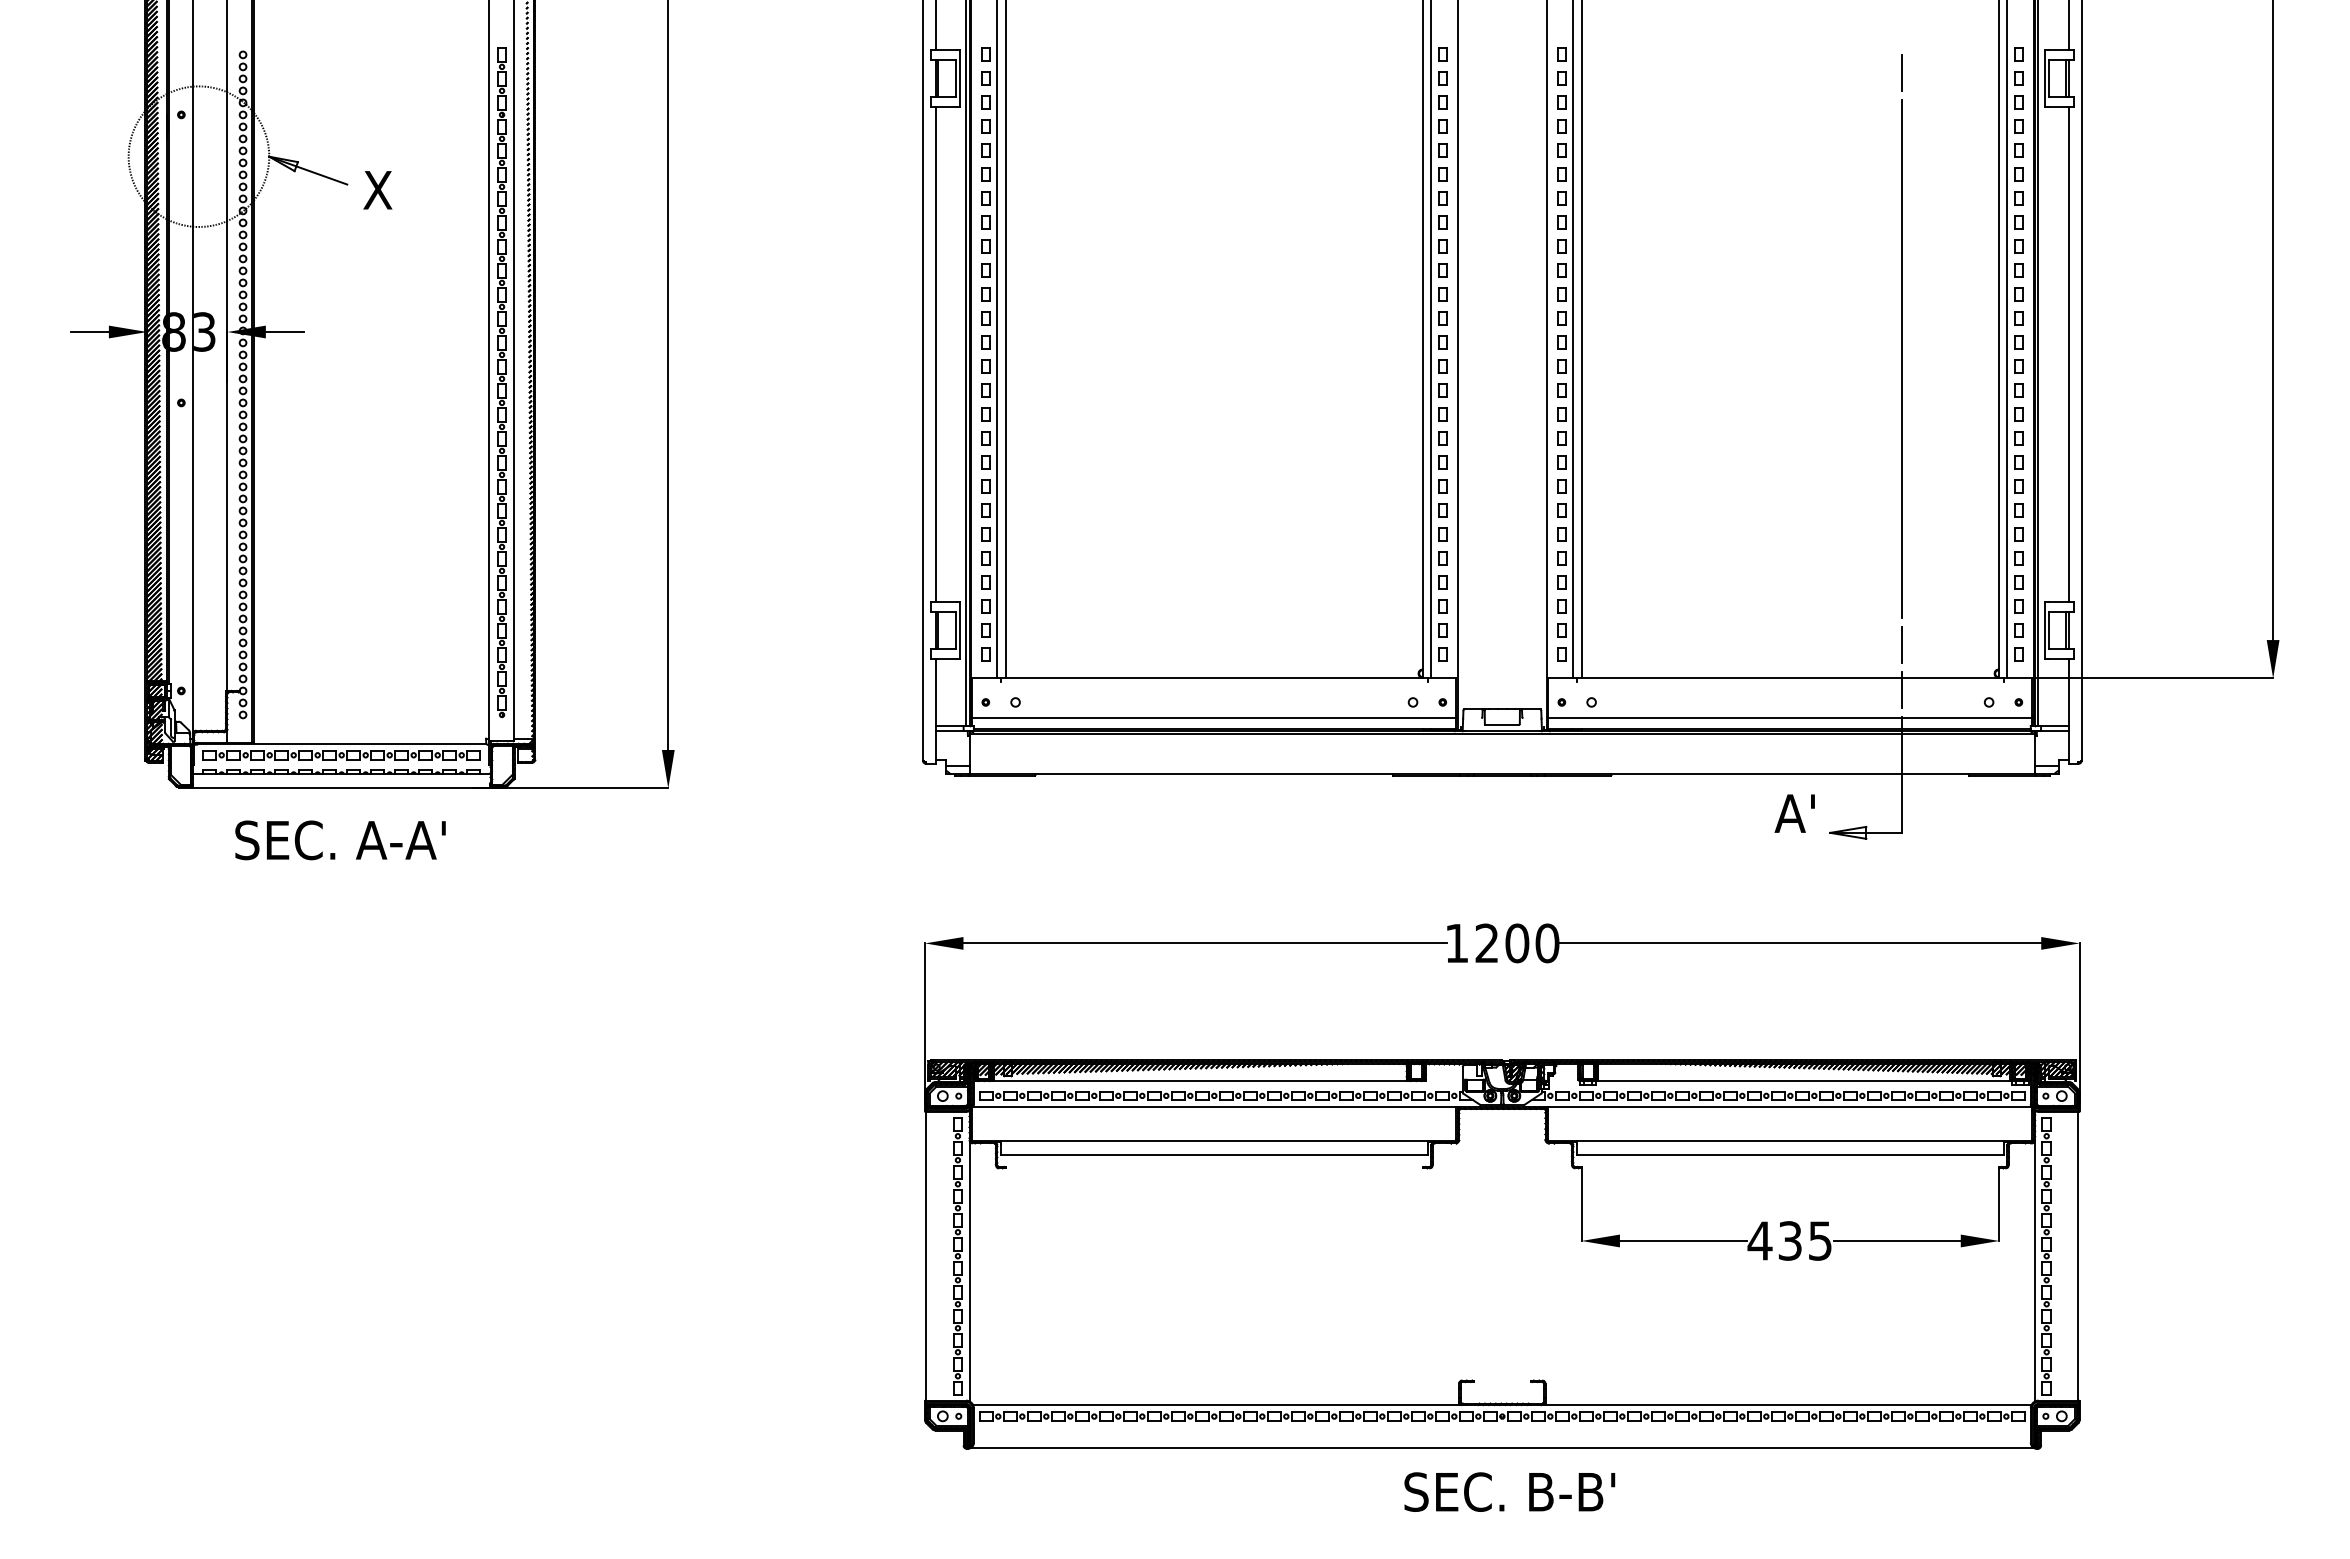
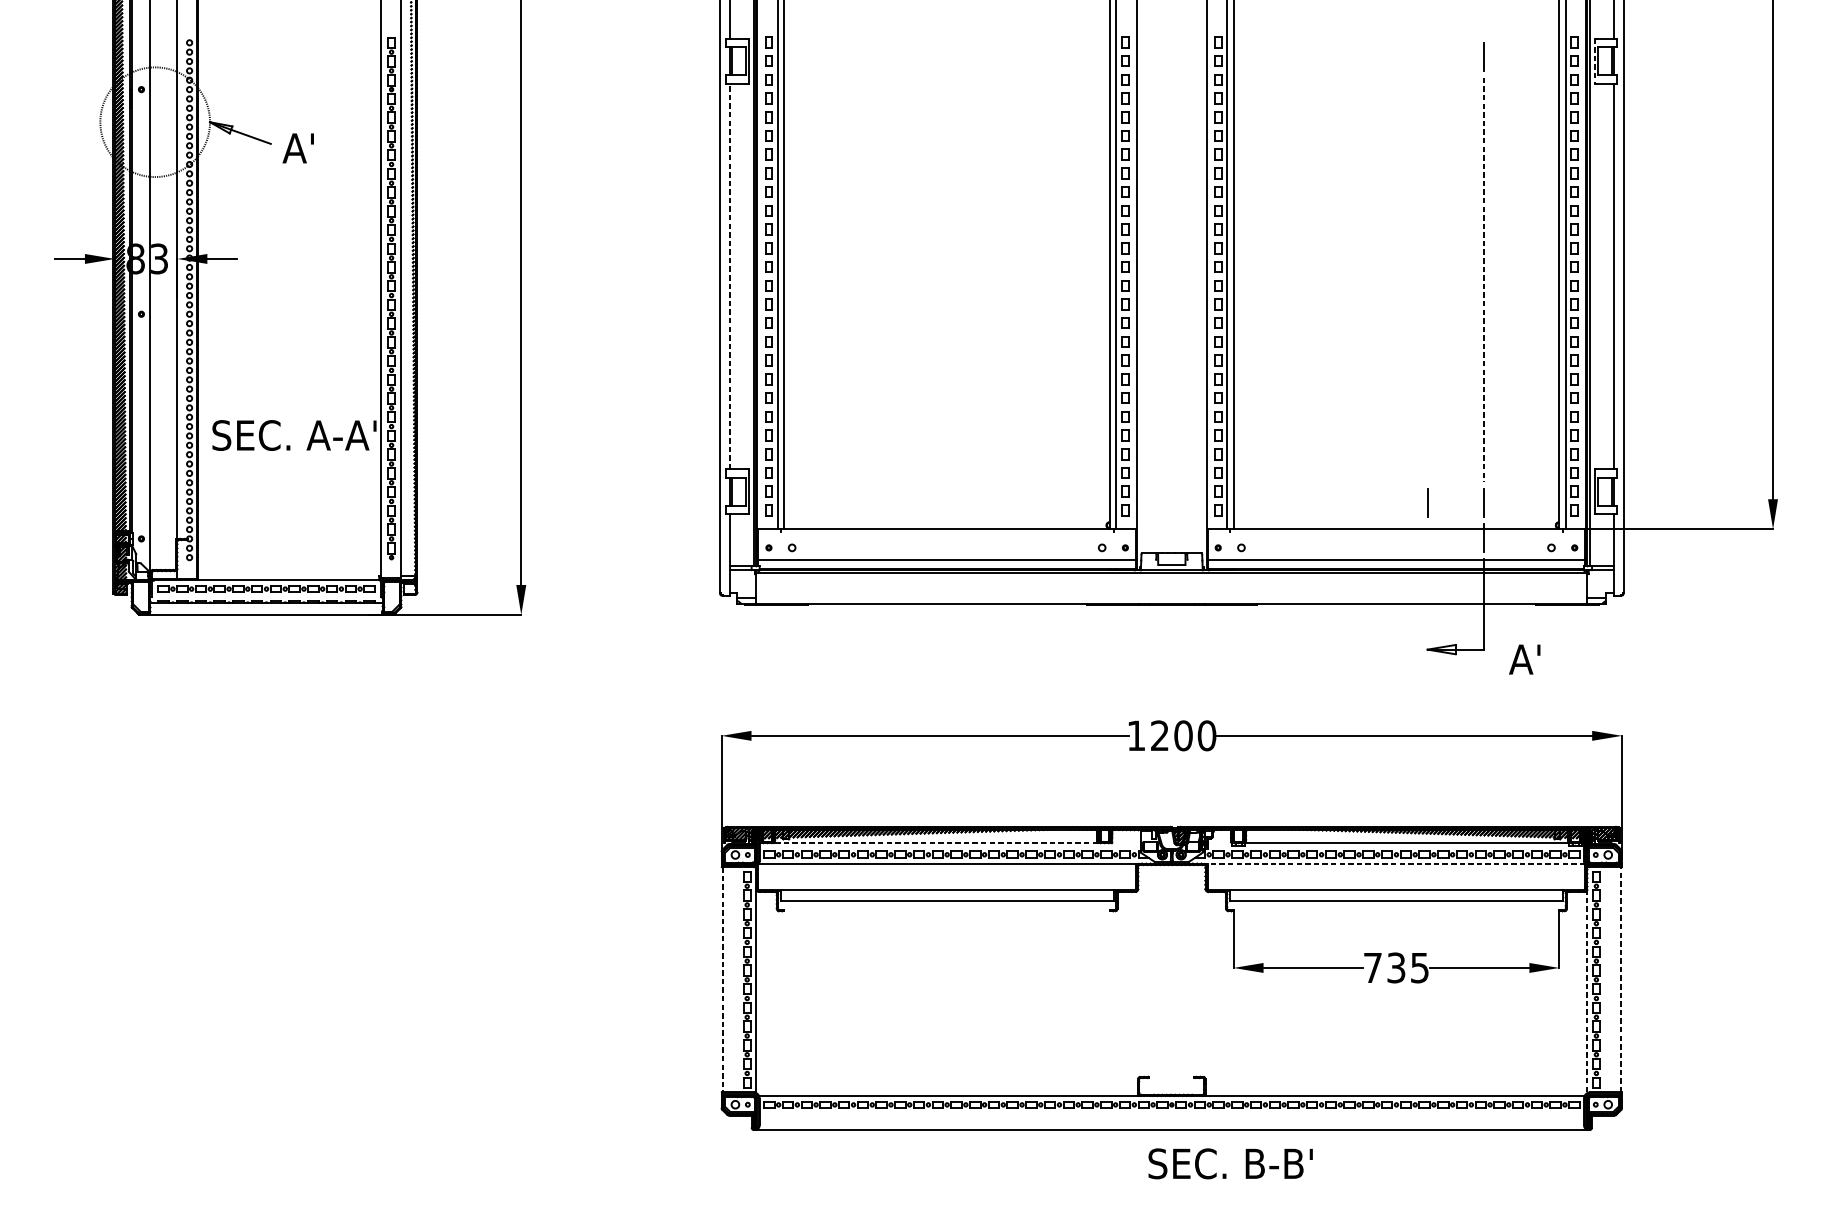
line: (2044, 78) -> (1594, 61), solid -> dashed
text: (382, 190) -> (298, 148), X -> A'
line: (935, 353) -> (729, 275), solid -> dashed
line: (1902, 358) -> (1483, 279), solid -> dashed
line: (1830, 644) -> (1427, 502), added
text: (1794, 813) -> (1524, 659), moved
text: (340, 840) -> (294, 435), moved
line: (1200, 1081) -> (936, 843), solid -> dashed
line: (1790, 1107) -> (1396, 863), solid -> dashed
text: (1759, 1240) -> (1372, 967), 435 -> 735
line: (2078, 1255) -> (1621, 979), solid -> dashed
line: (926, 1256) -> (722, 980), solid -> dashed
line: (2035, 1270) -> (1587, 990), solid -> dashed
text: (1509, 1491) -> (1230, 1163), moved

